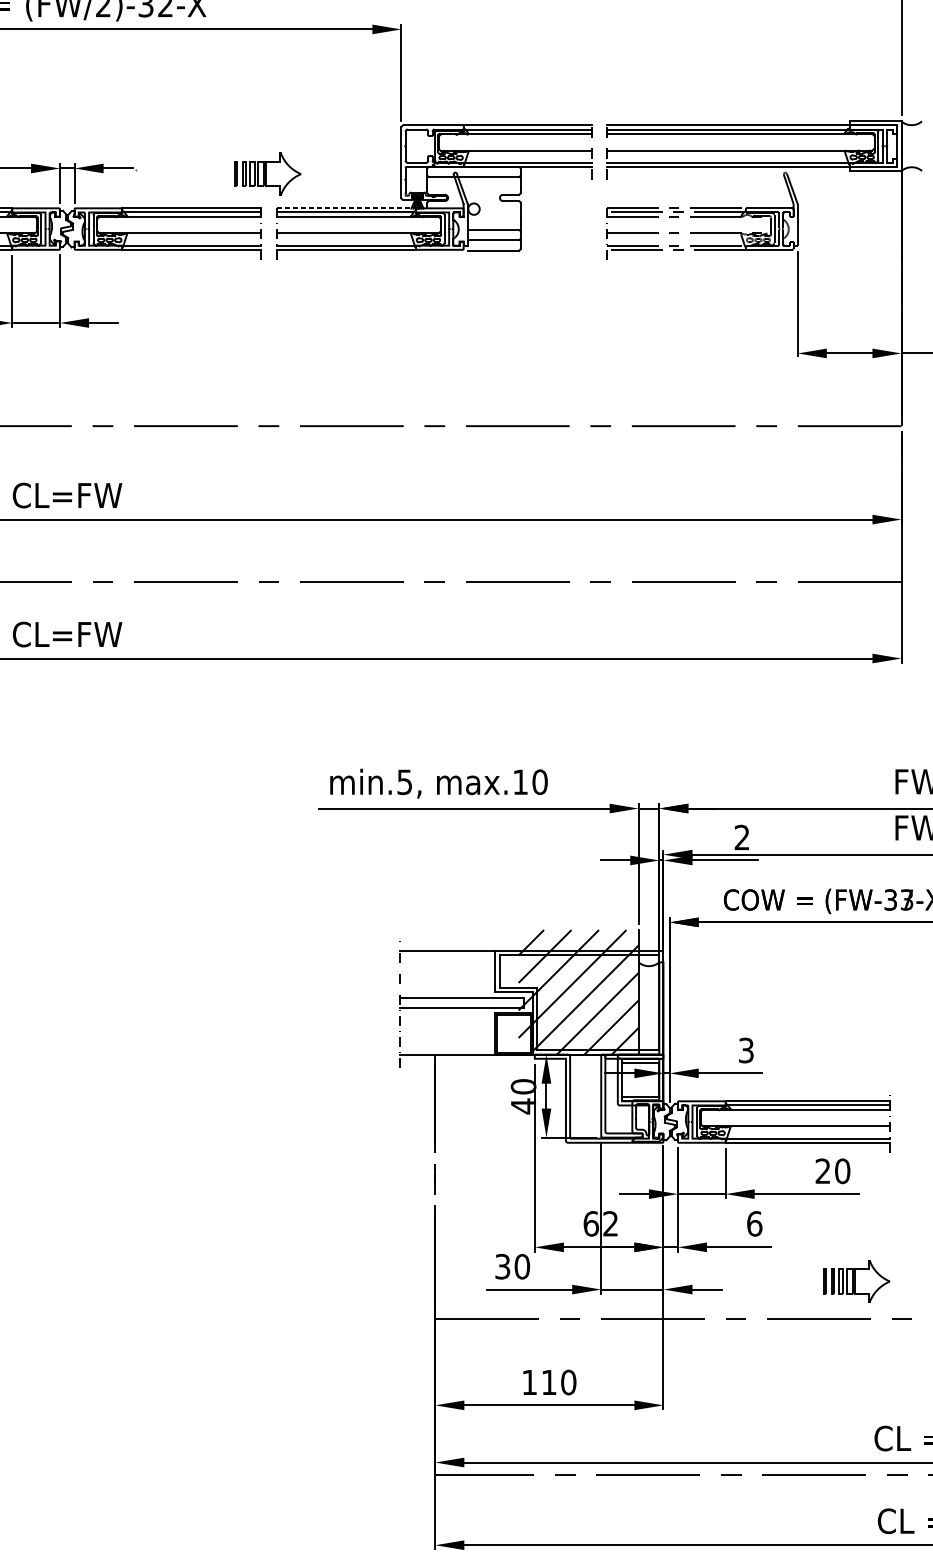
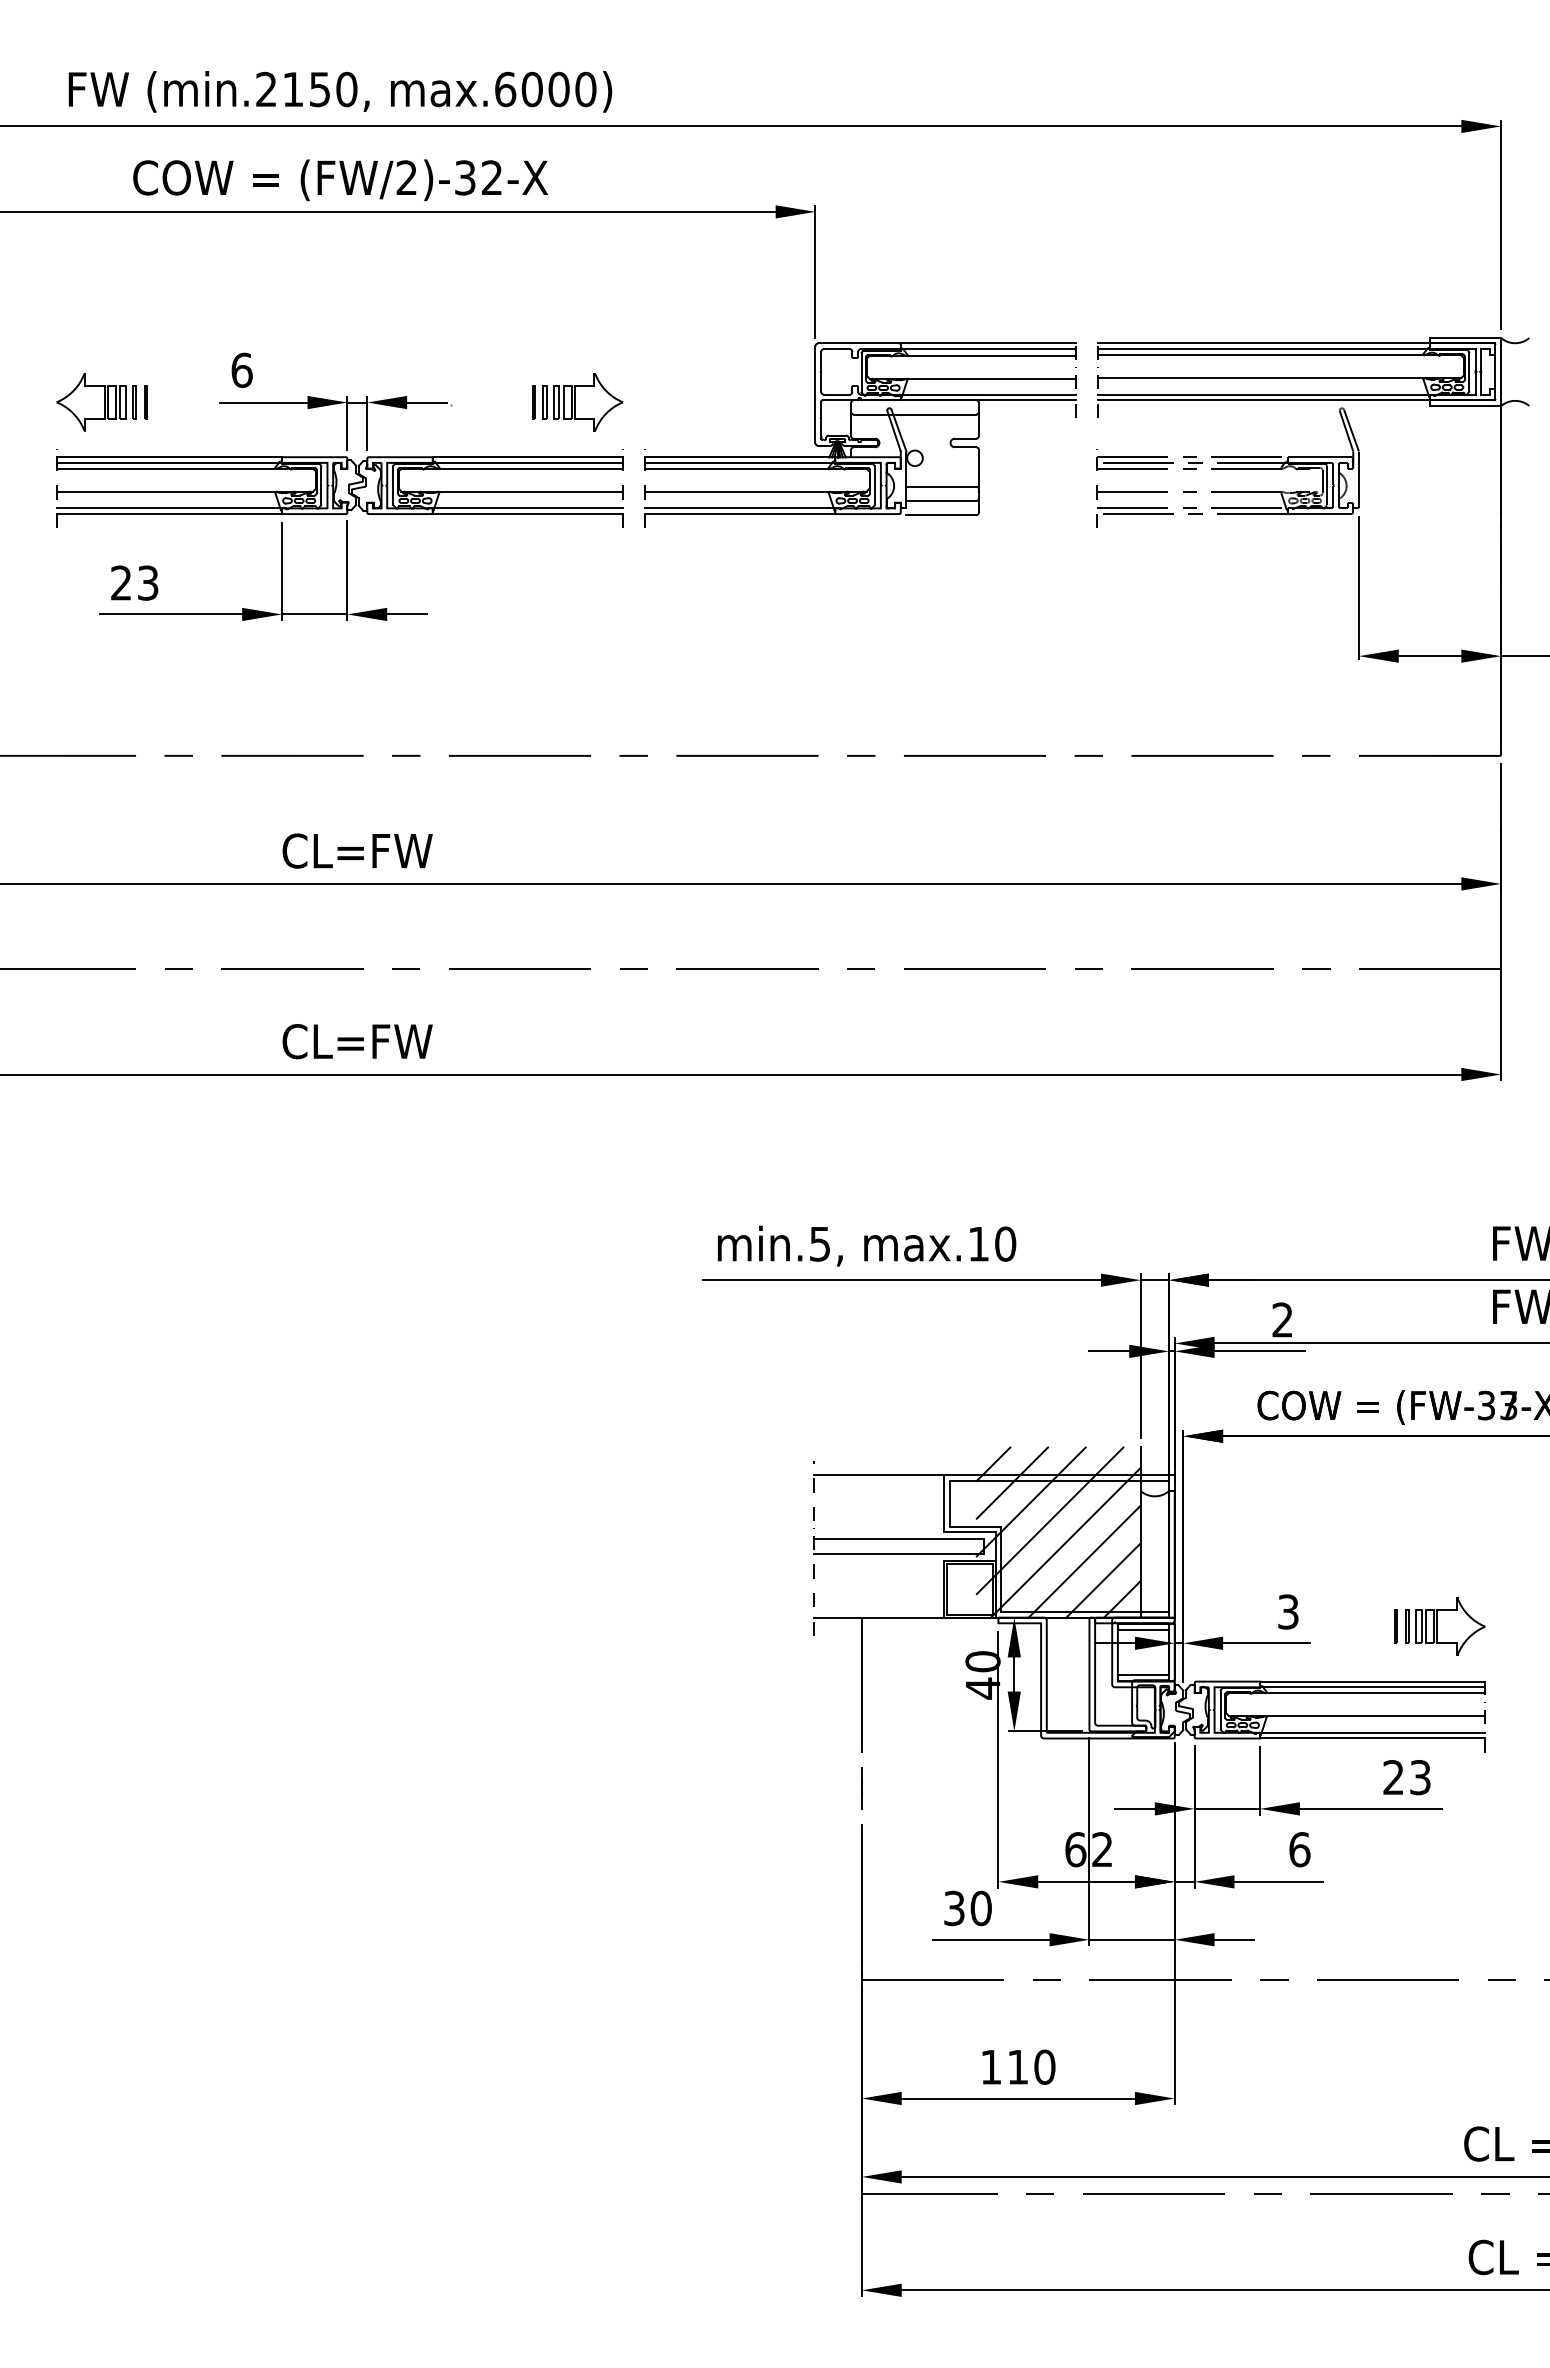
part: (267, 174) -> (577, 402), moved
line: (346, 208) -> (740, 457), dashed -> solid
text: (842, 1171) -> (1420, 1777), 20 -> 23
part: (856, 1281) -> (1439, 1626), moved

